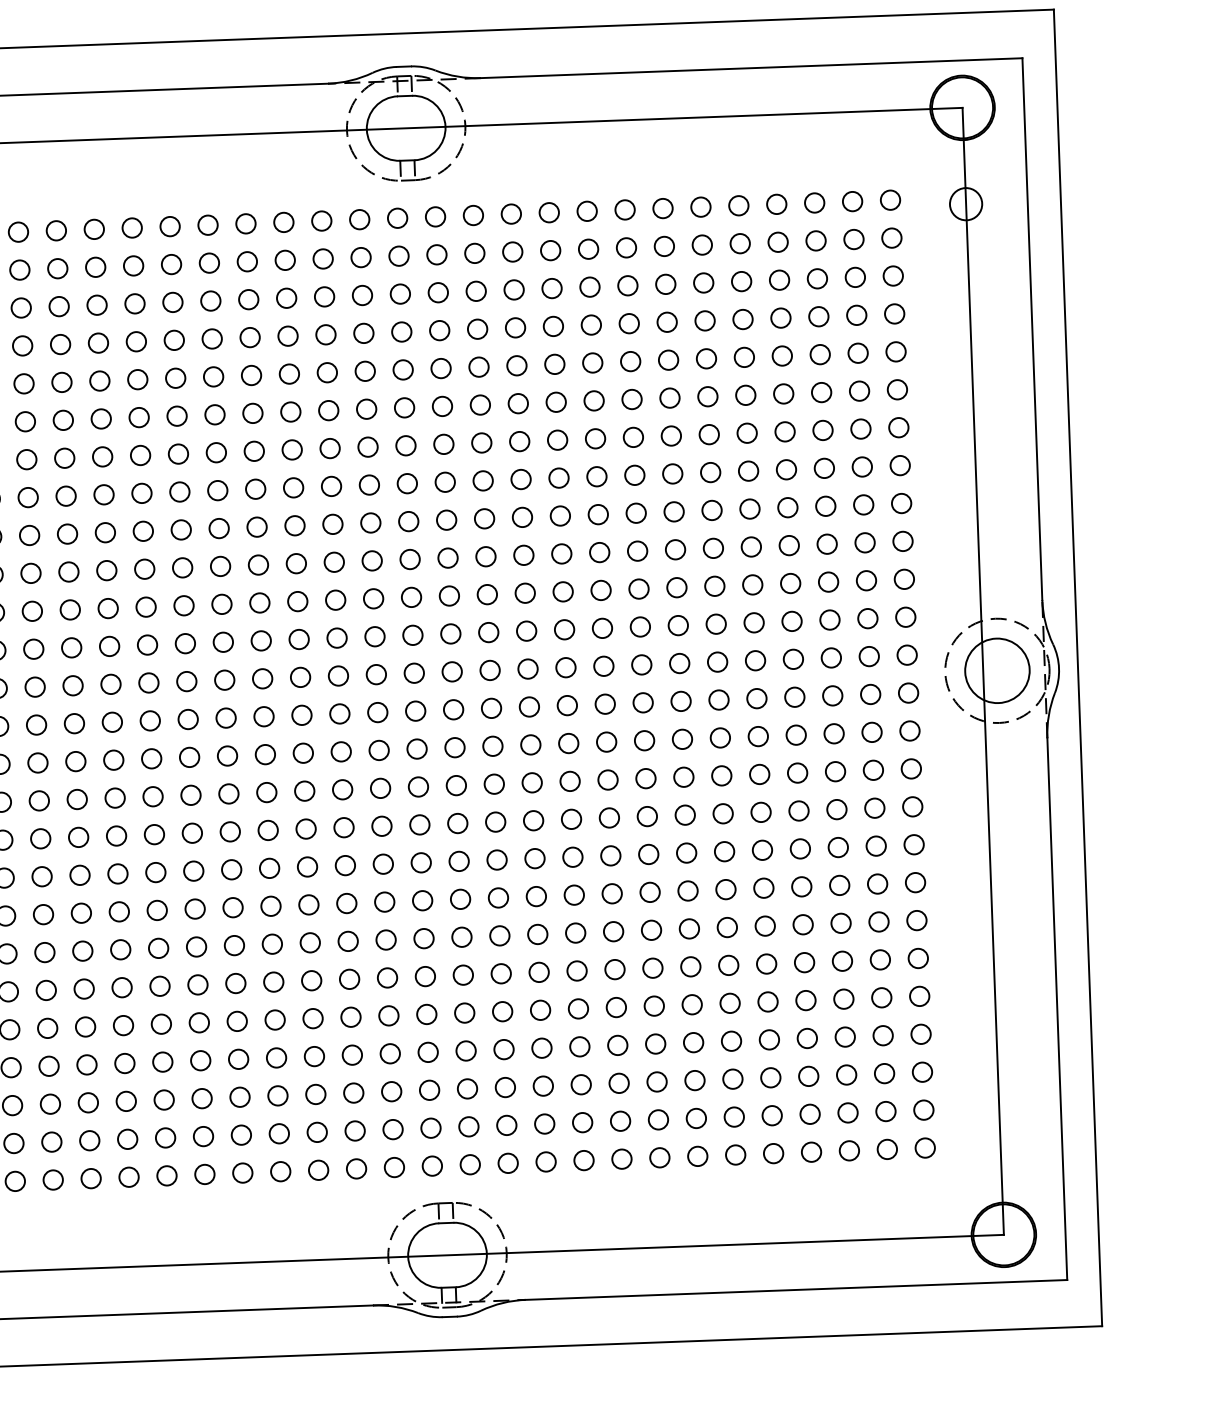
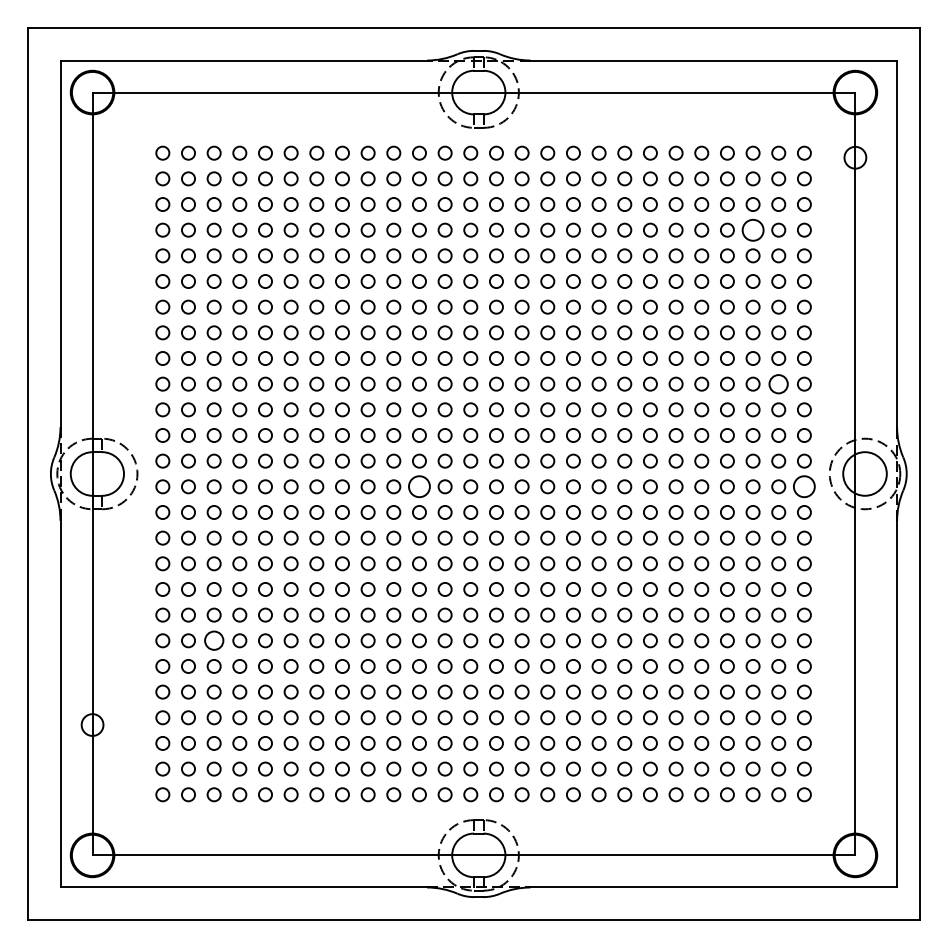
circle: (817, 315) -> (752, 229), size x1.6
circle: (864, 541) -> (778, 383), size x1.4
circle: (908, 692) -> (804, 486), size x1.6
circle: (339, 713) -> (419, 486), size x1.6
circle: (43, 952) -> (213, 640), size x1.4

